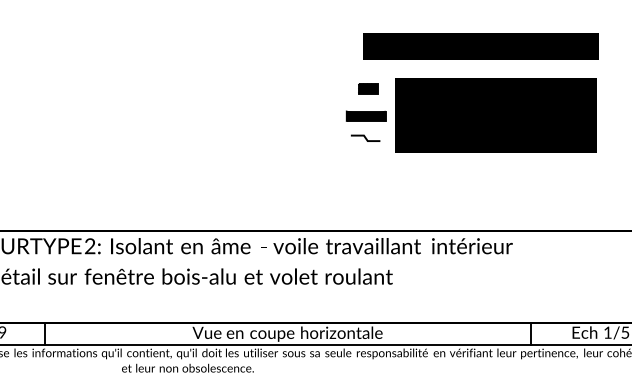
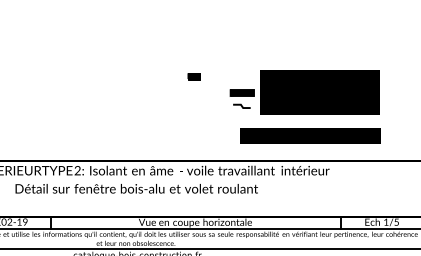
text: (480, 46) -> (310, 135), moved
part: (368, 88) -> (194, 76), moved

